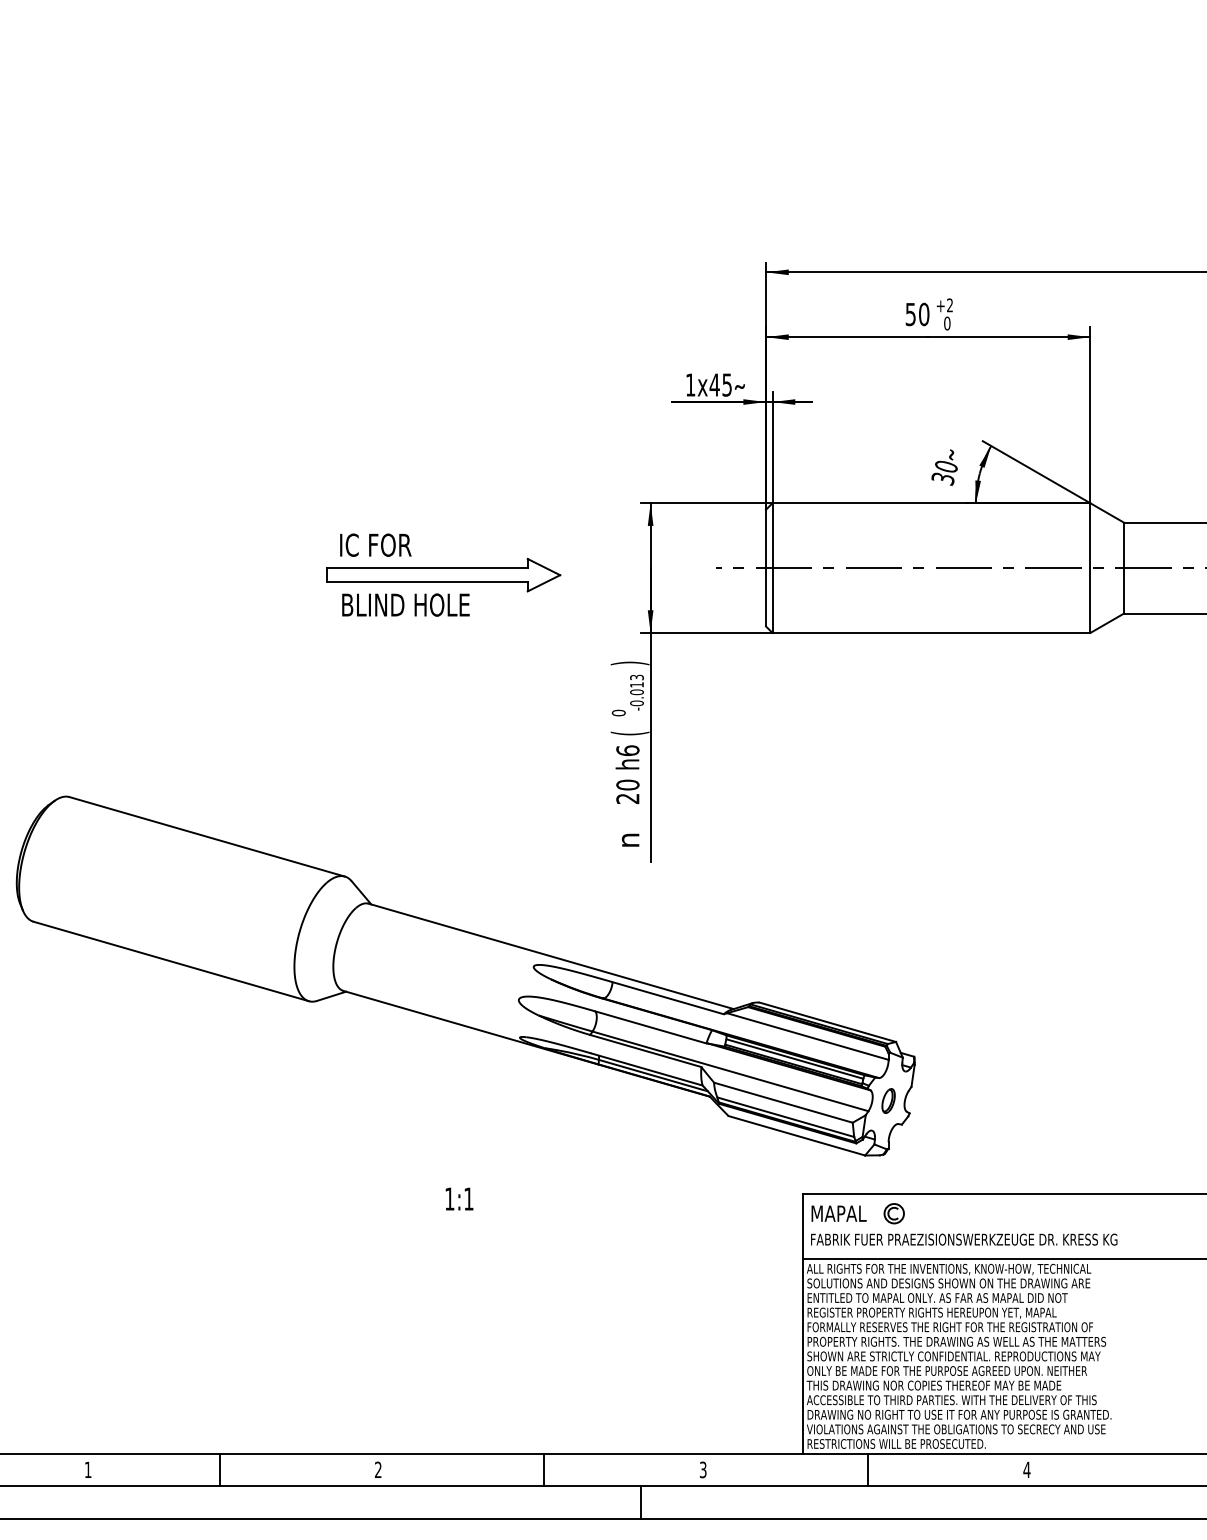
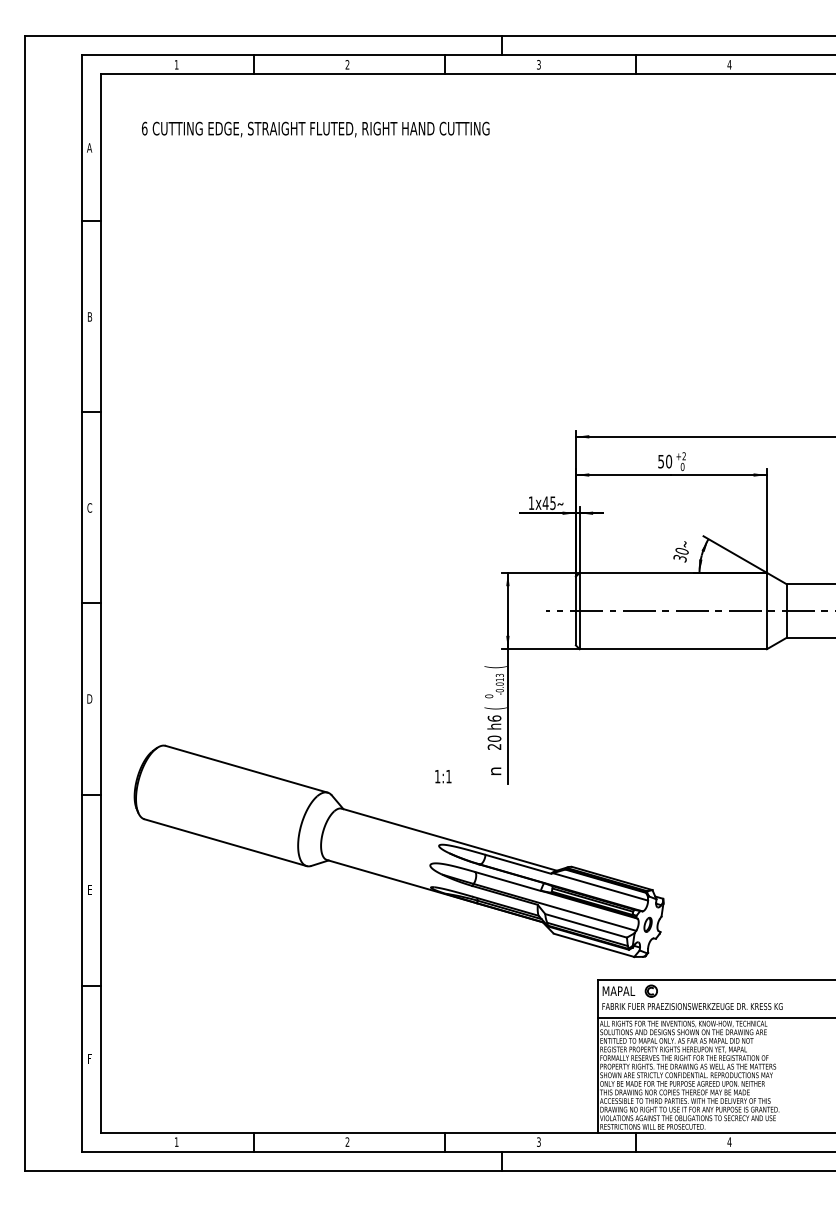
part: (442, 574) -> (385, 614), removed
text: (629, 664) -> (495, 667), ) -> (
text: (459, 1198) -> (443, 776), moved

